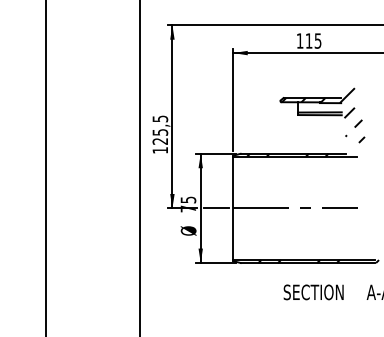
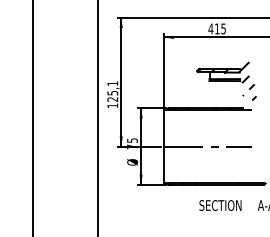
text: (299, 40) -> (210, 28), 115 -> 415
text: (159, 118) -> (112, 83), 125,5 -> 125,1

